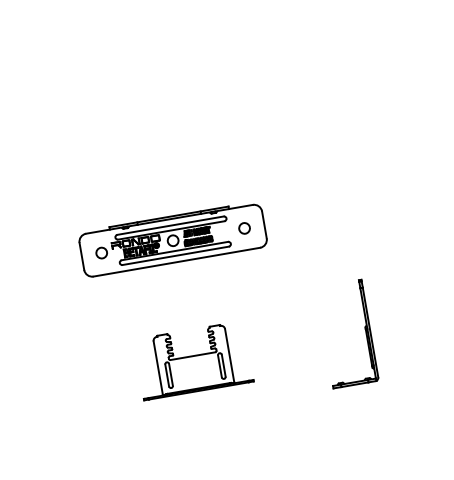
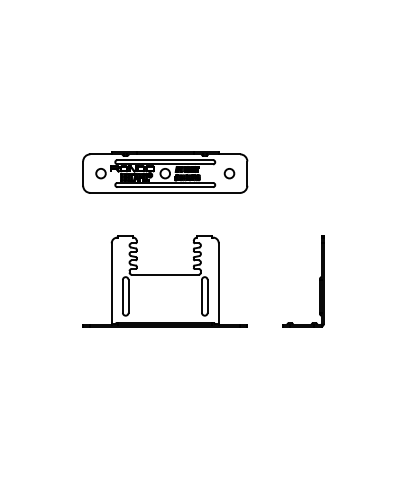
part: (193, 360) -> (164, 281), size x1.67

